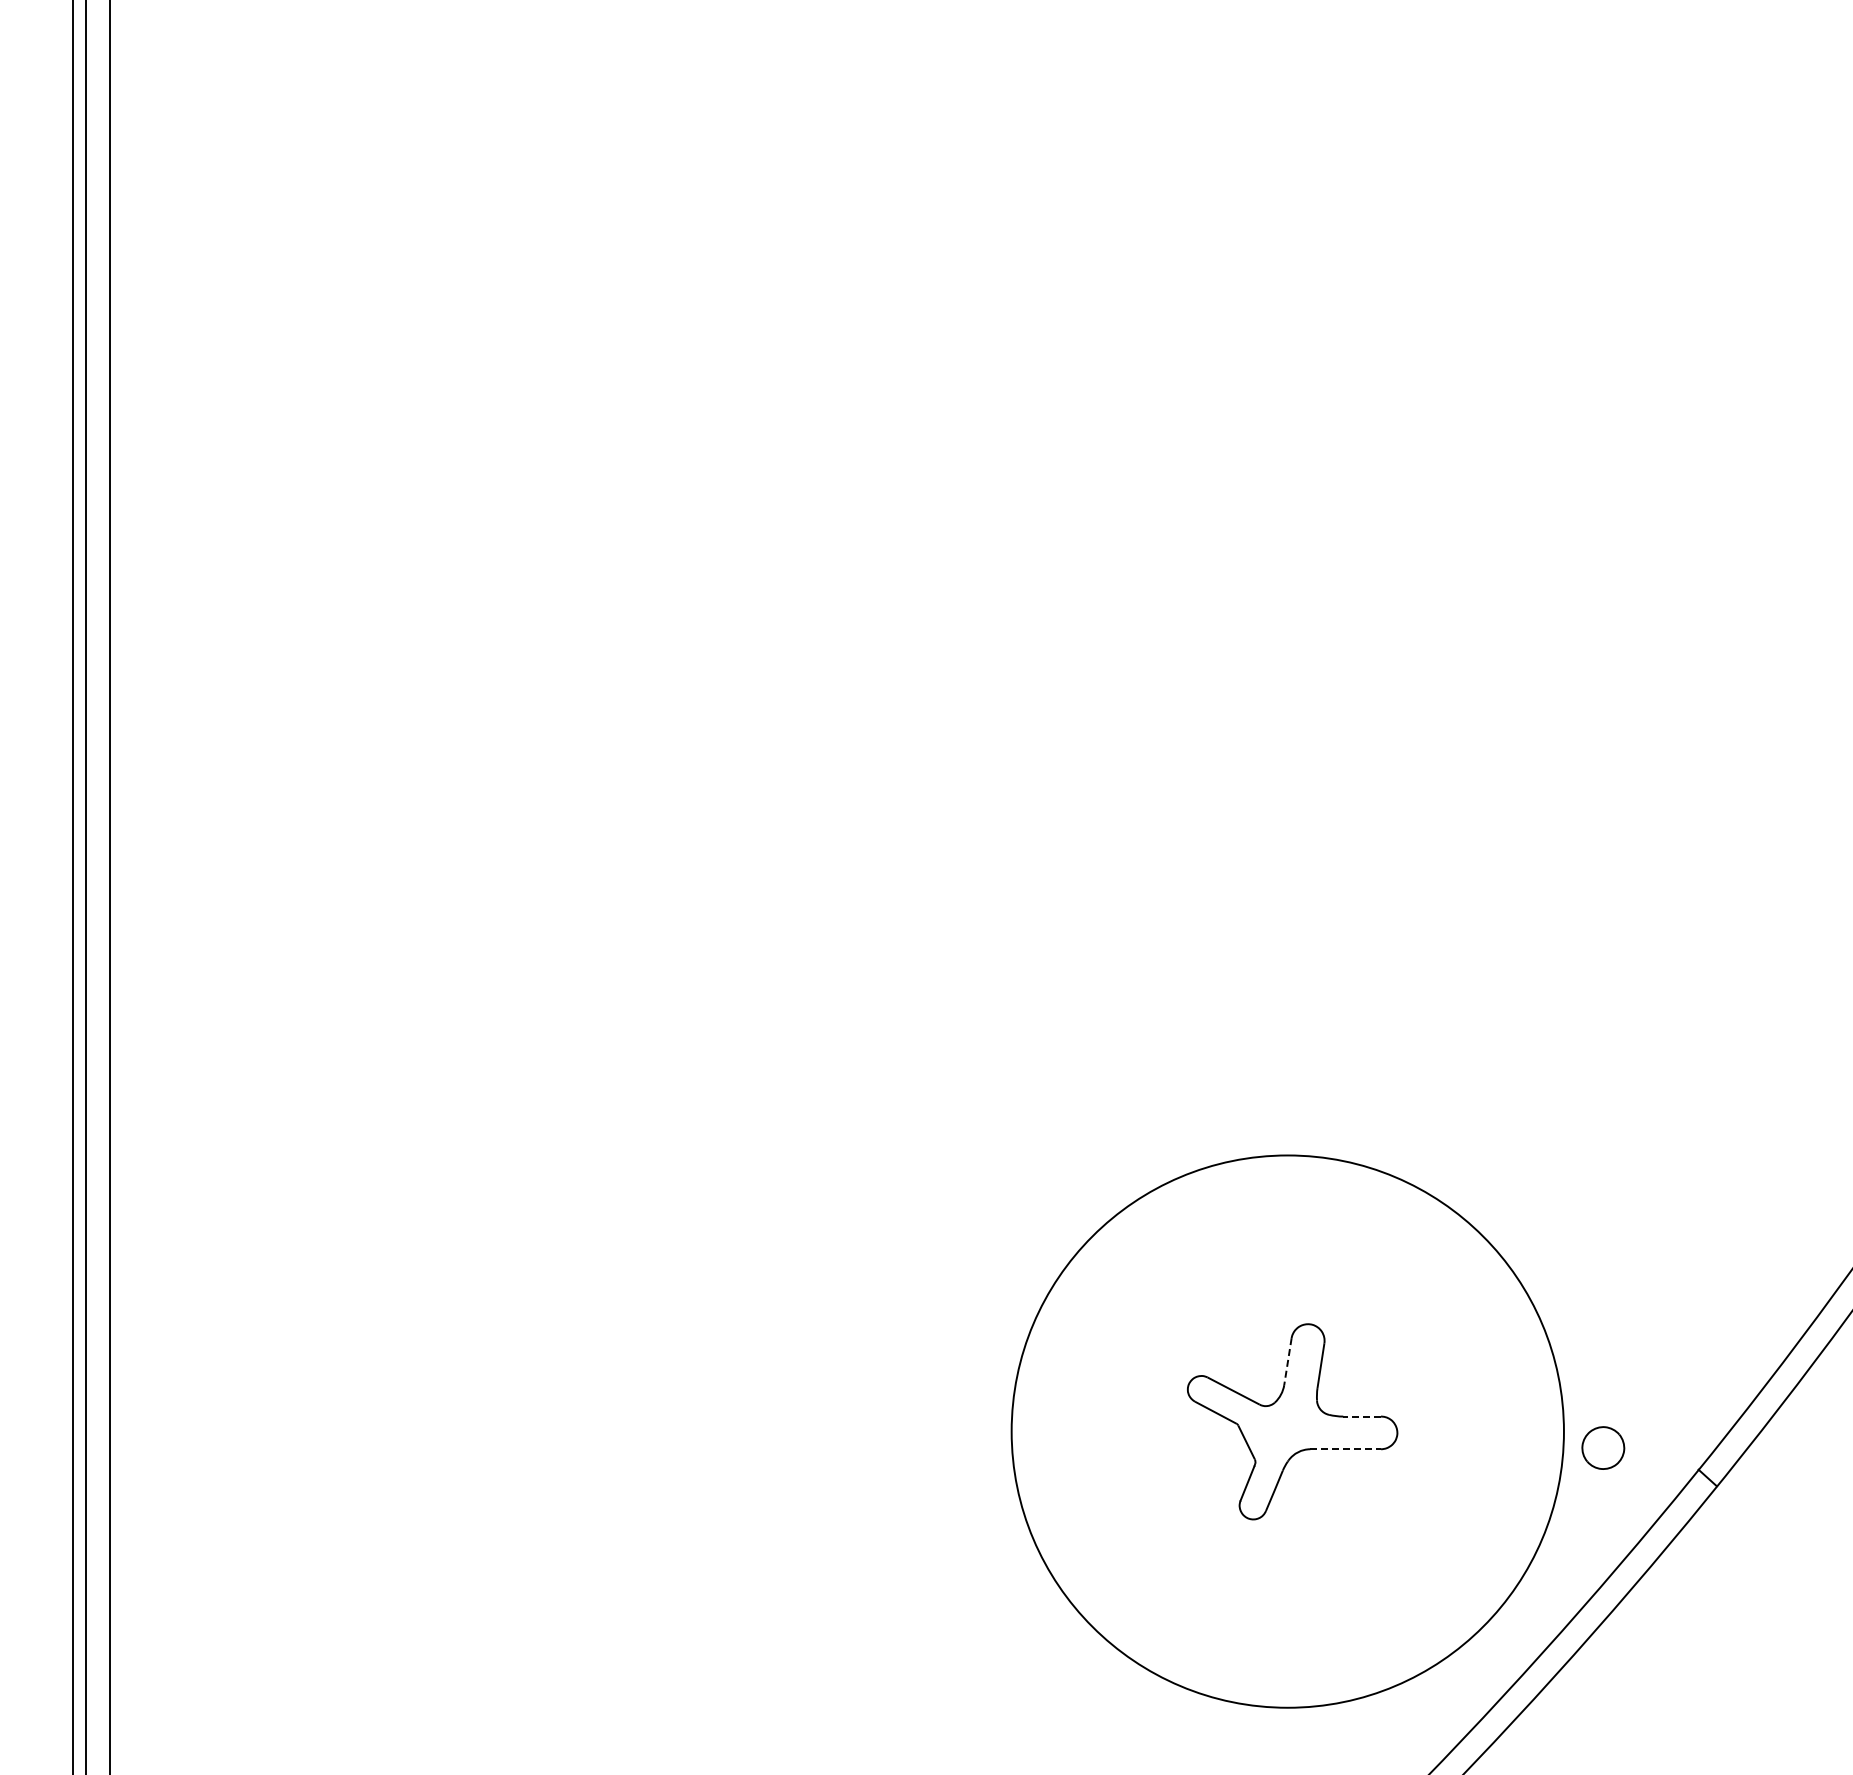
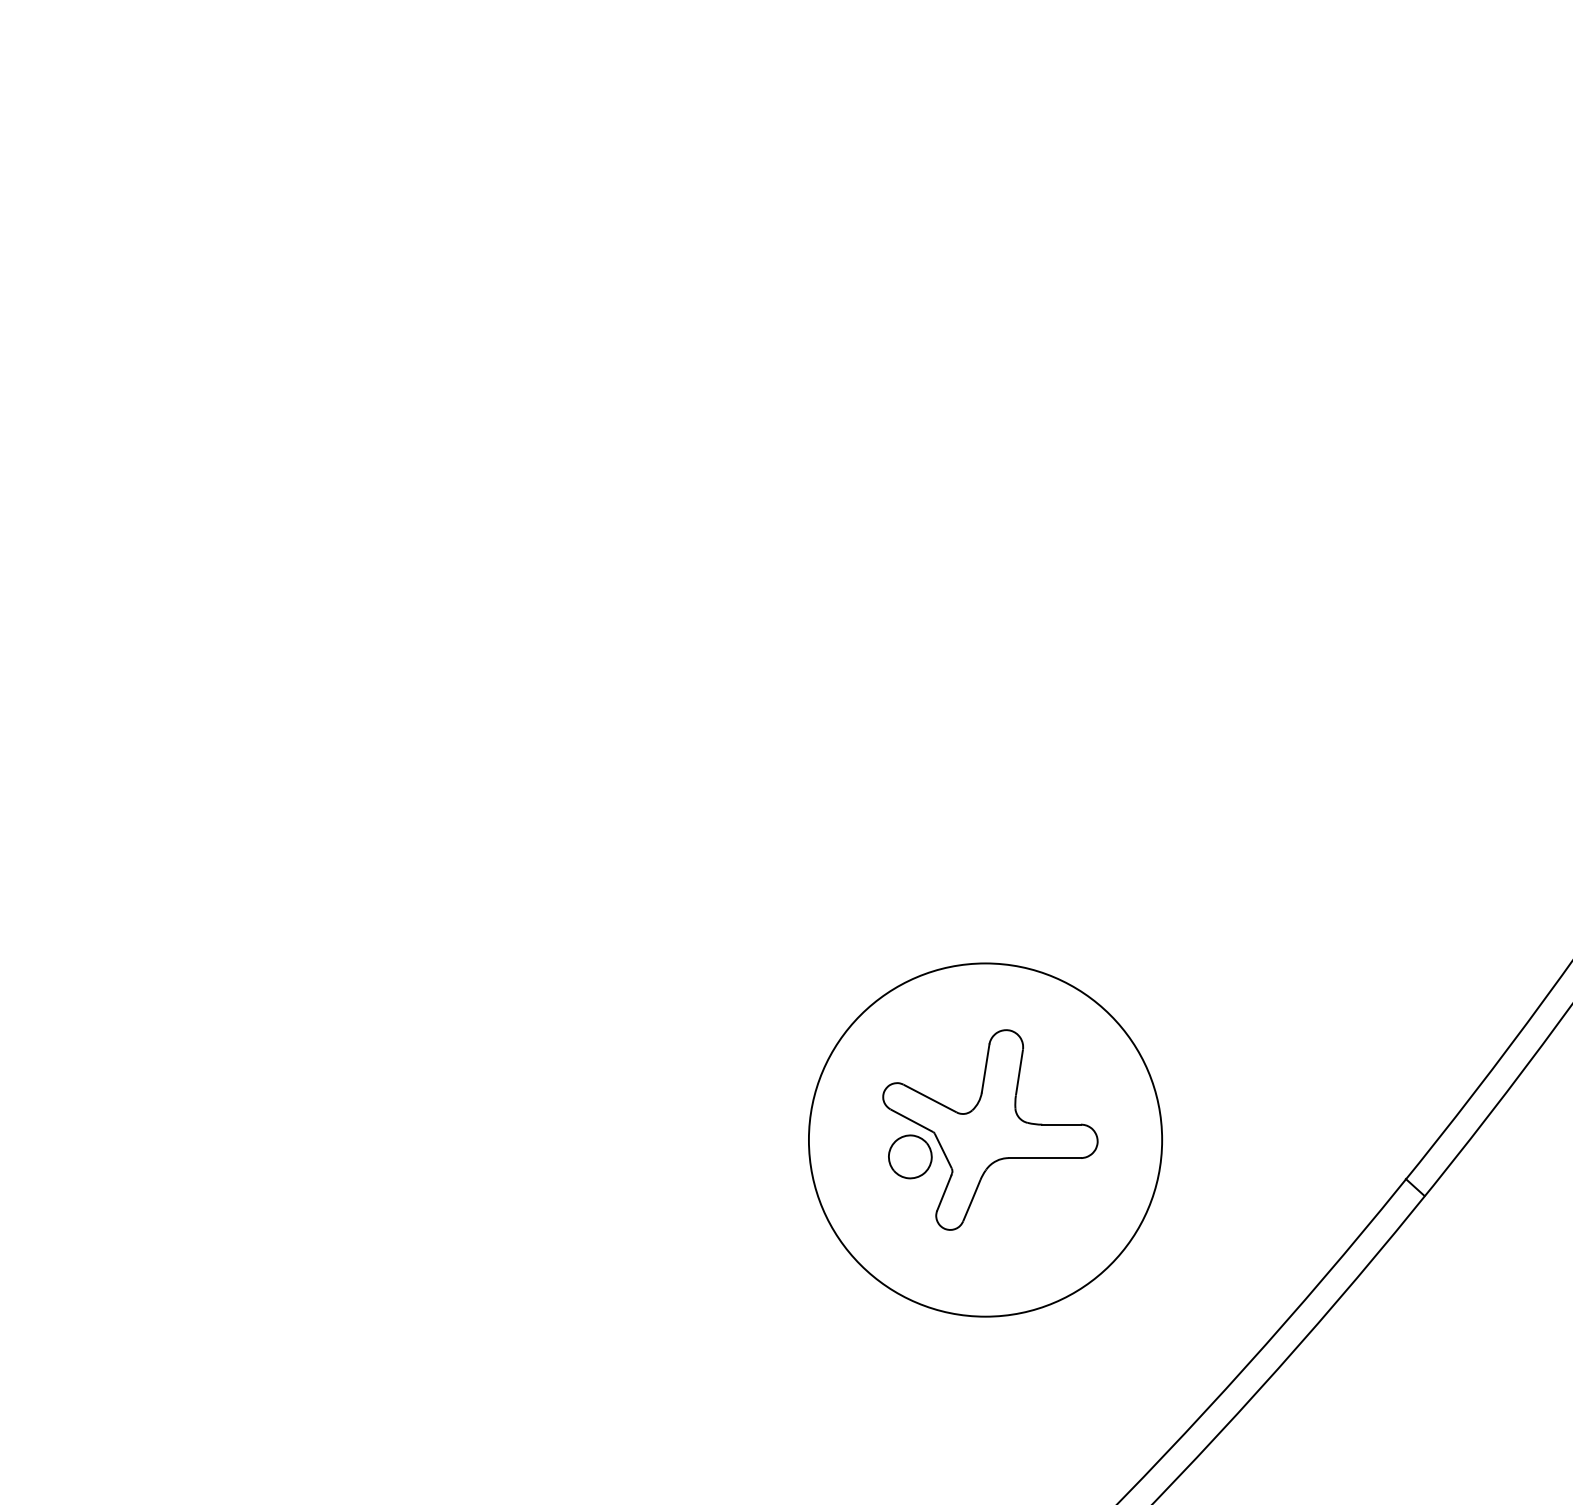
line: (1287, 1361) -> (985, 1068), dashed -> solid
line: (1362, 1416) -> (1061, 1124), dashed -> solid
circle: (1287, 1431) -> (985, 1139), size x0.62
part: (1603, 1447) -> (910, 1156), moved
line: (1346, 1449) -> (1045, 1158), dashed -> solid

